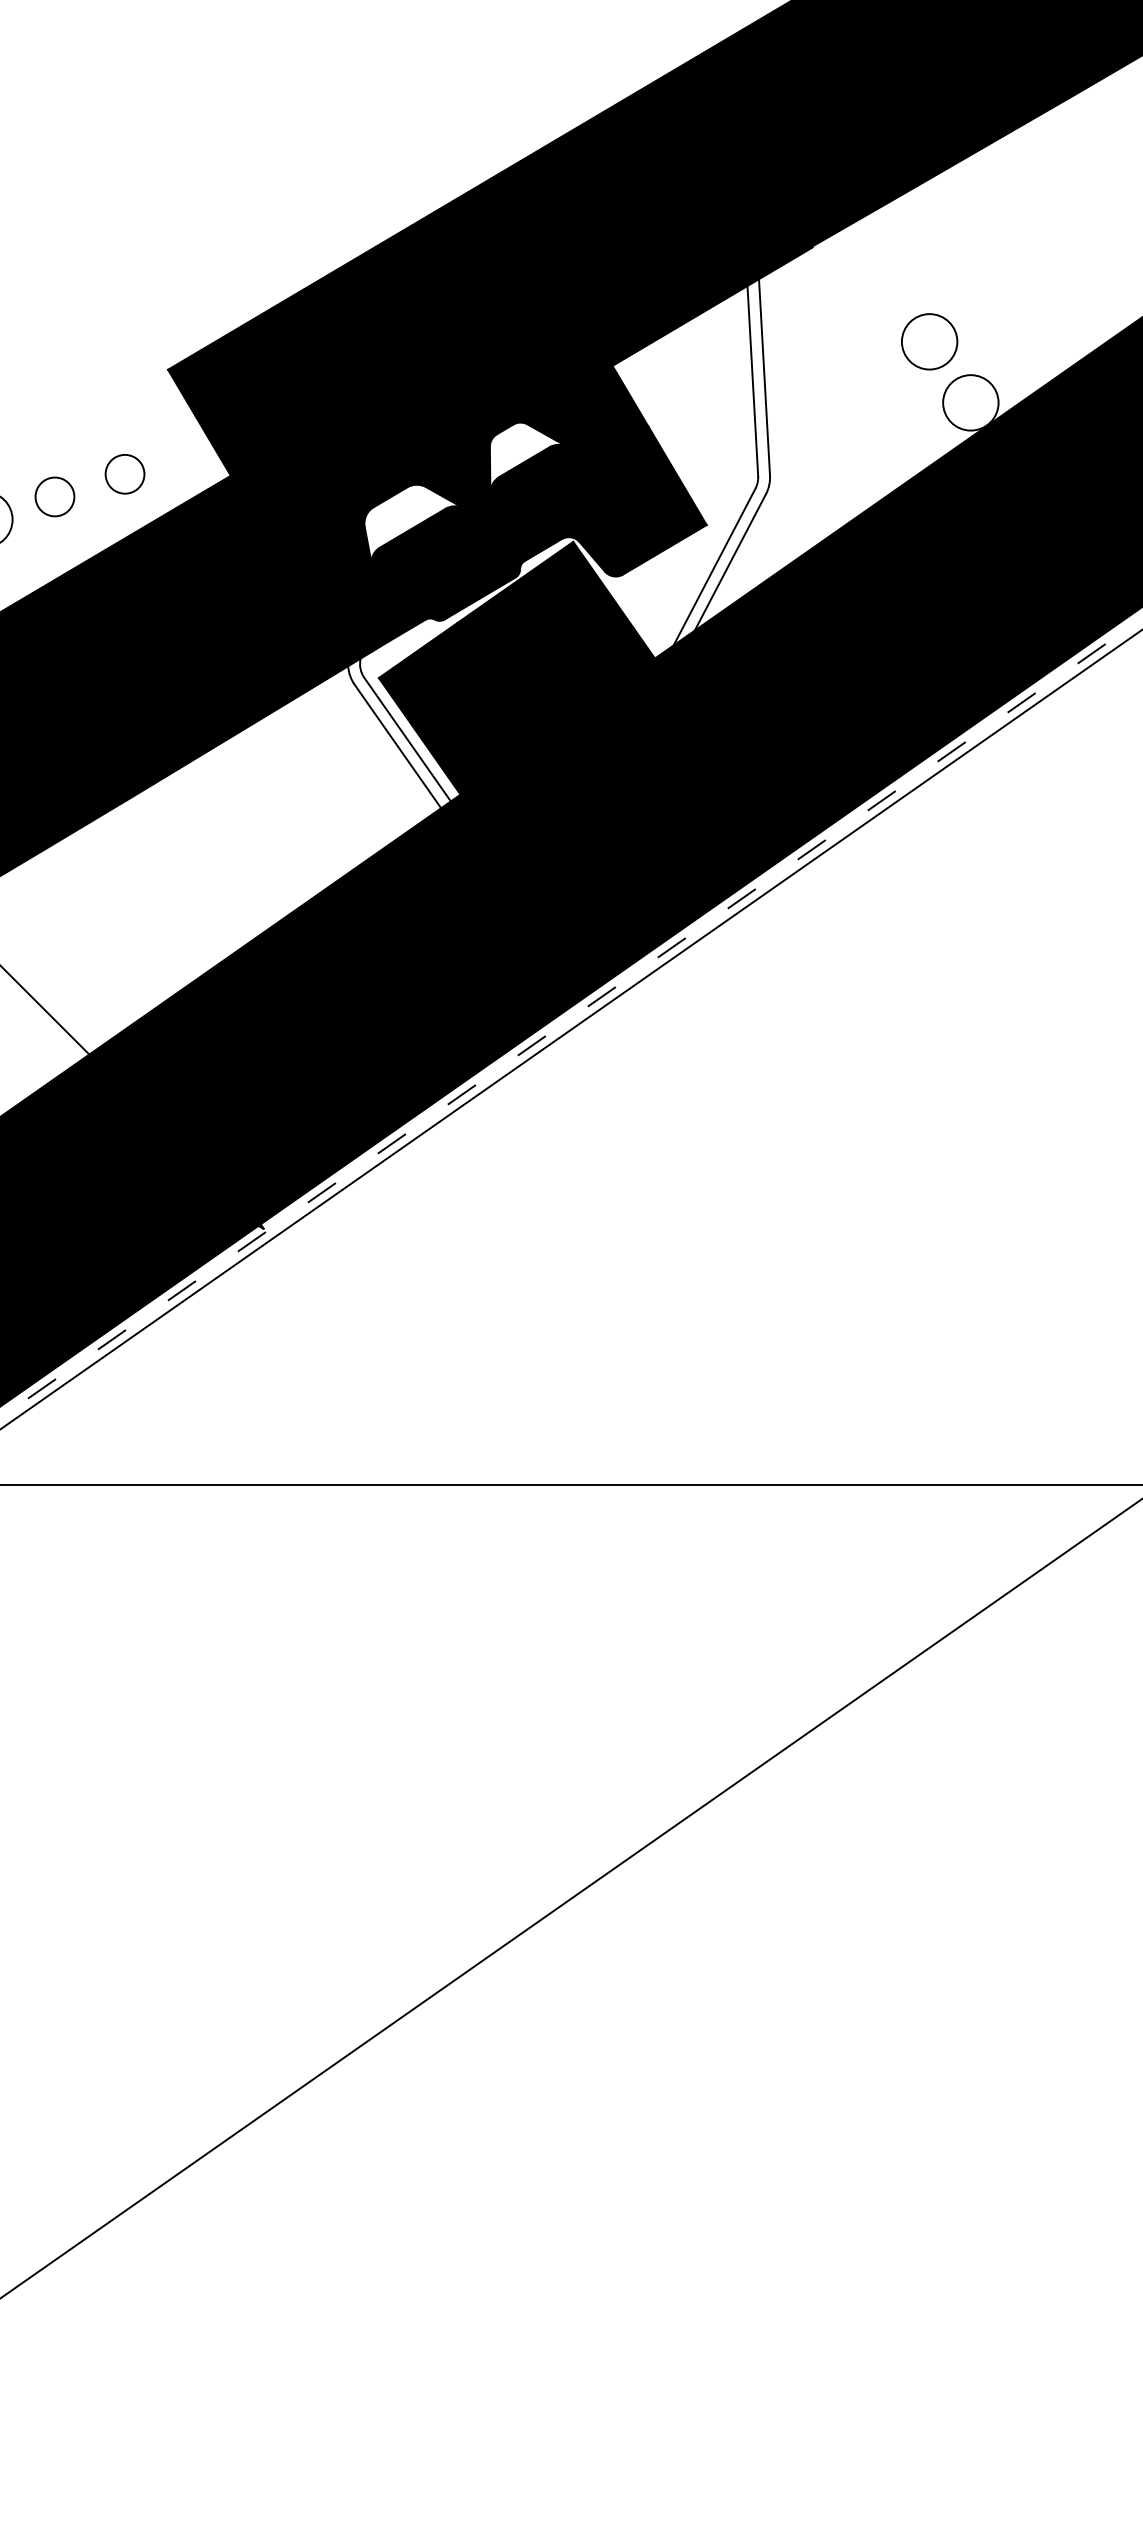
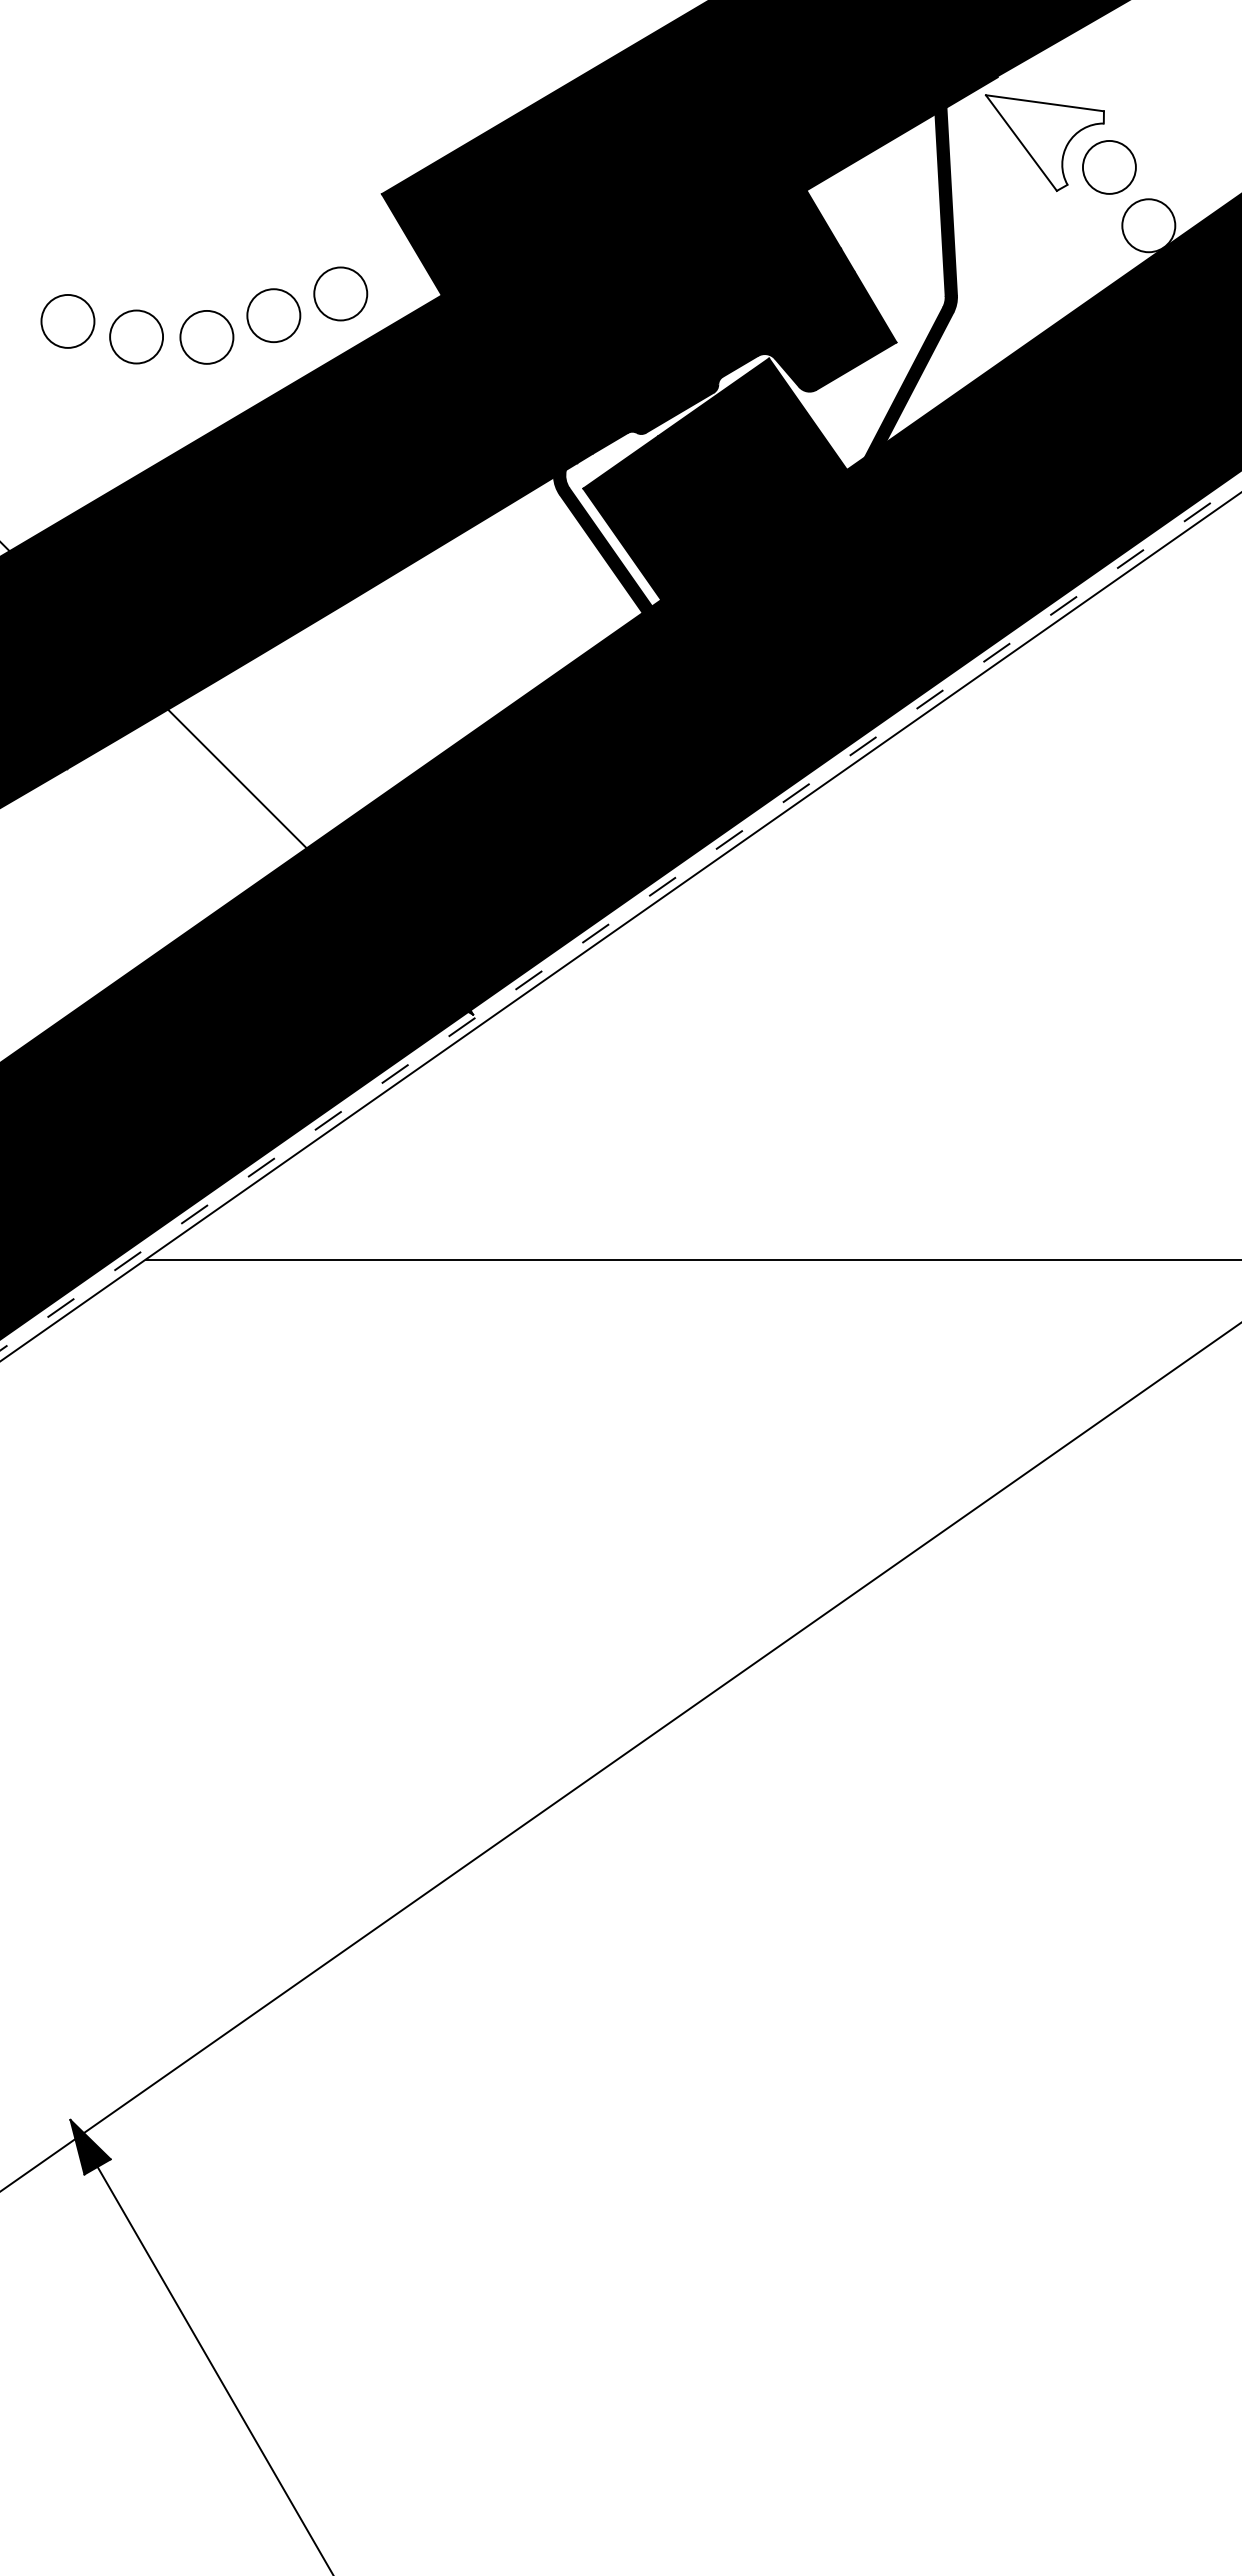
part: (861, 315) -> (1044, 142), added
fill: (527, 457) -> (725, 277), added
fill: (721, 462) -> (910, 282), added
circle: (124, 473) -> (340, 293), size x1.43
circle: (54, 496) -> (273, 315), size x1.43
fill: (413, 524) -> (616, 341), added
fill: (400, 733) -> (603, 541), added

